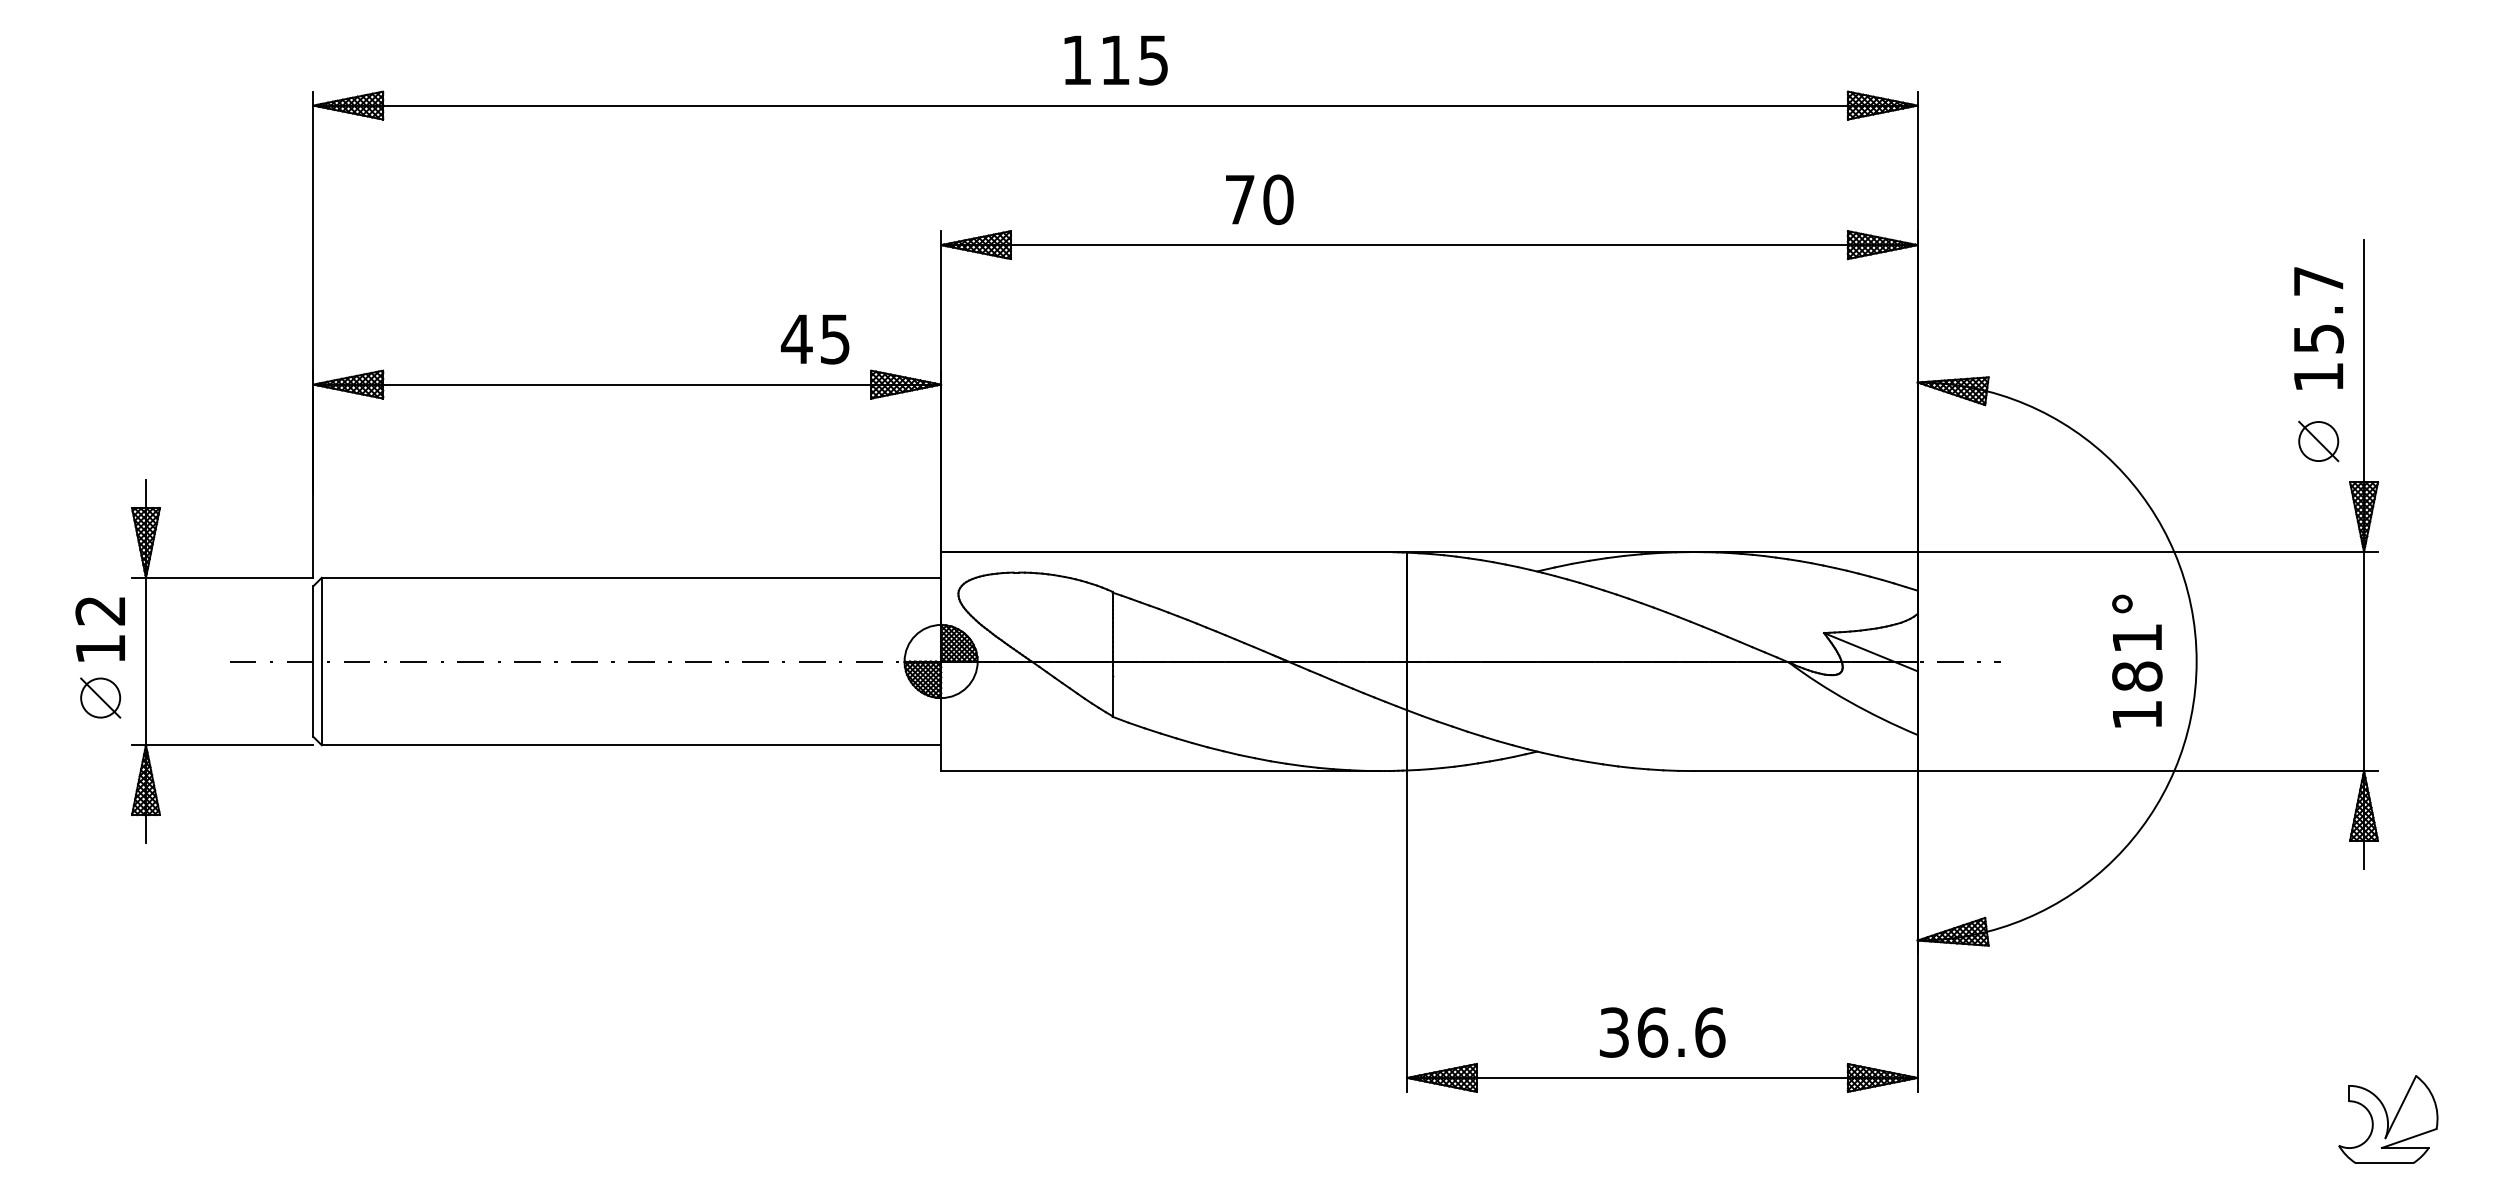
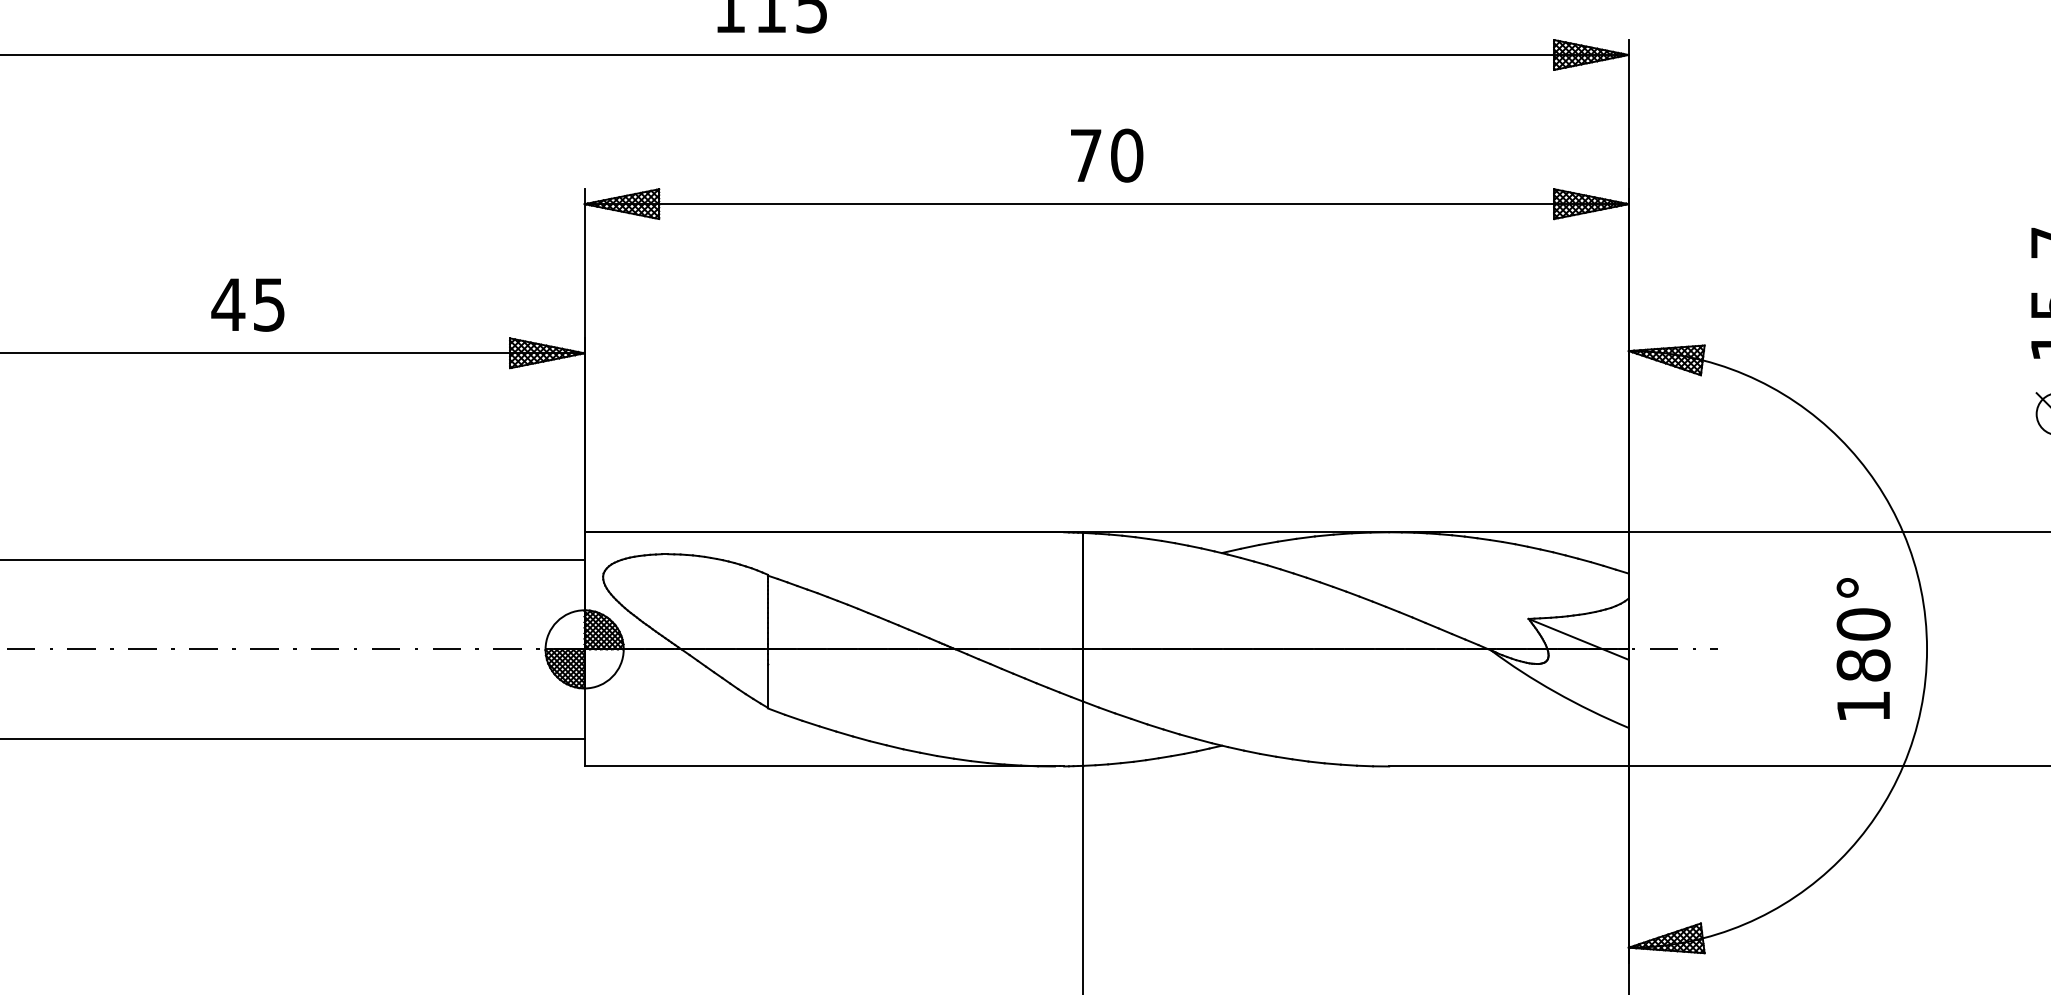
text: (1259, 199) -> (1106, 155), moved
text: (815, 339) -> (248, 305), moved
text: (2137, 638) -> (1863, 624), 181° -> 180°

